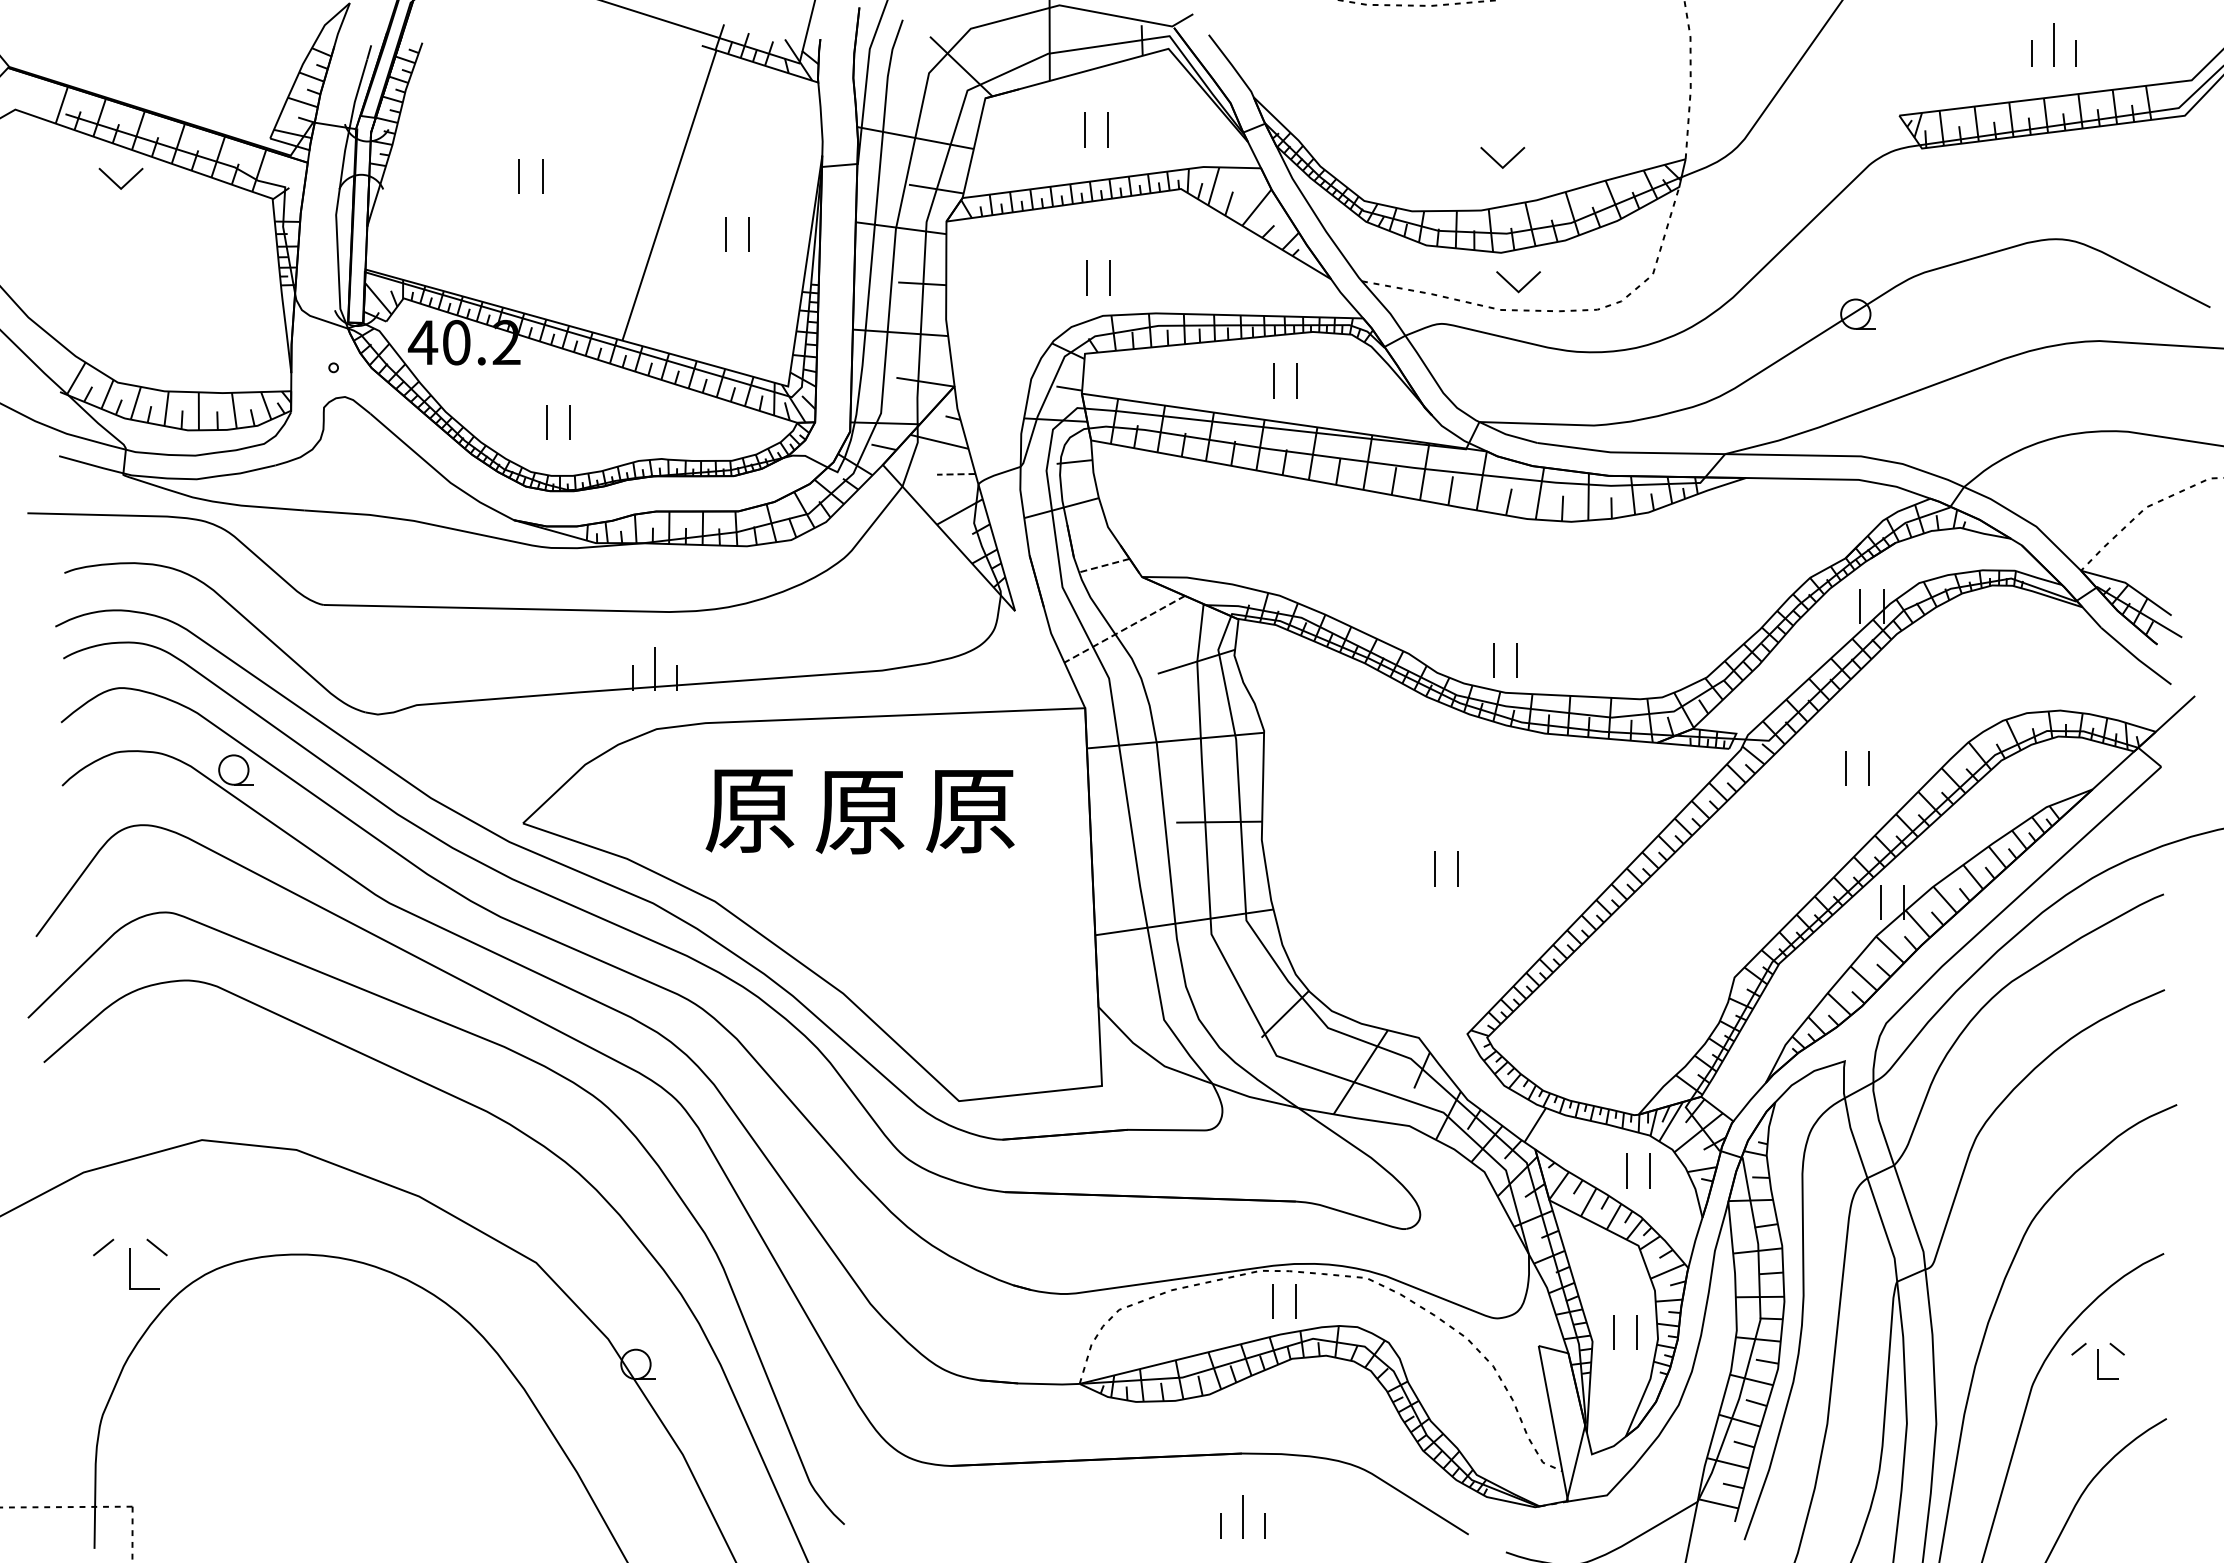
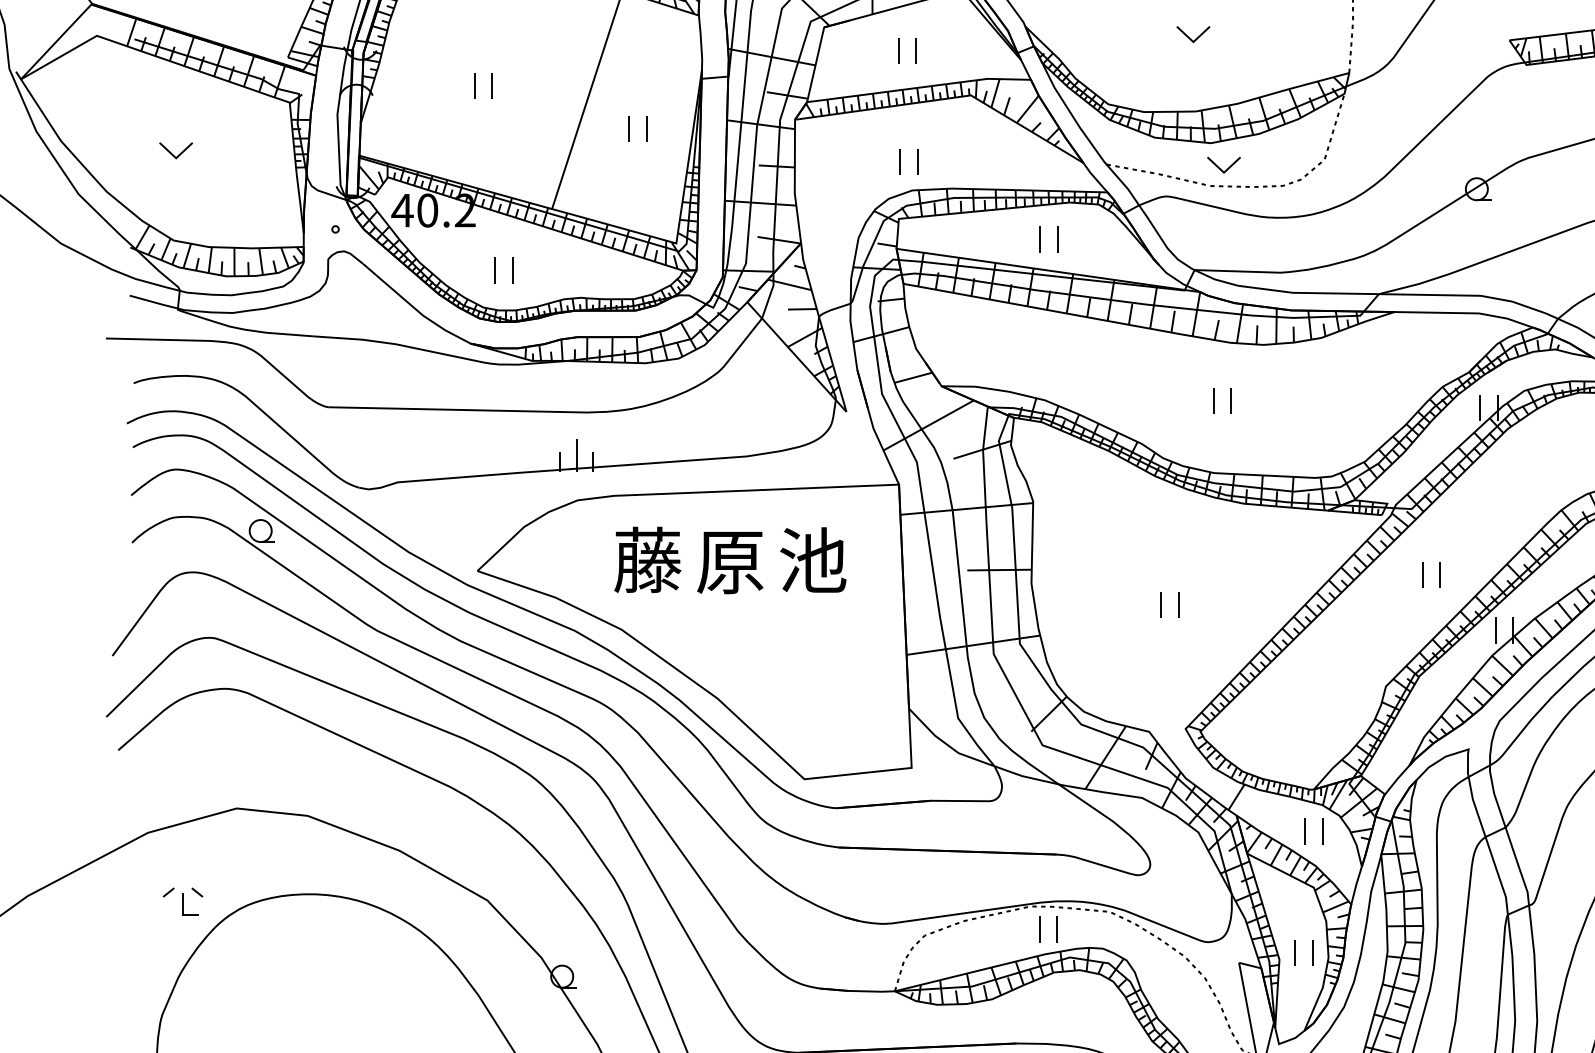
part: (1497, 161) -> (1189, 37), moved
part: (115, 182) -> (171, 153), moved
line: (955, 474) -> (801, 309), dashed -> solid
line: (1103, 565) -> (912, 377), dashed -> solid
line: (1124, 629) -> (928, 425), dashed -> solid
part: (1494, 660) -> (1214, 400), moved
part: (1846, 768) -> (1423, 574), moved
text: (750, 808) -> (648, 559), 原 -> 藤
text: (970, 809) -> (813, 560), 原 -> 池
part: (129, 1263) -> (182, 901), size x0.71

